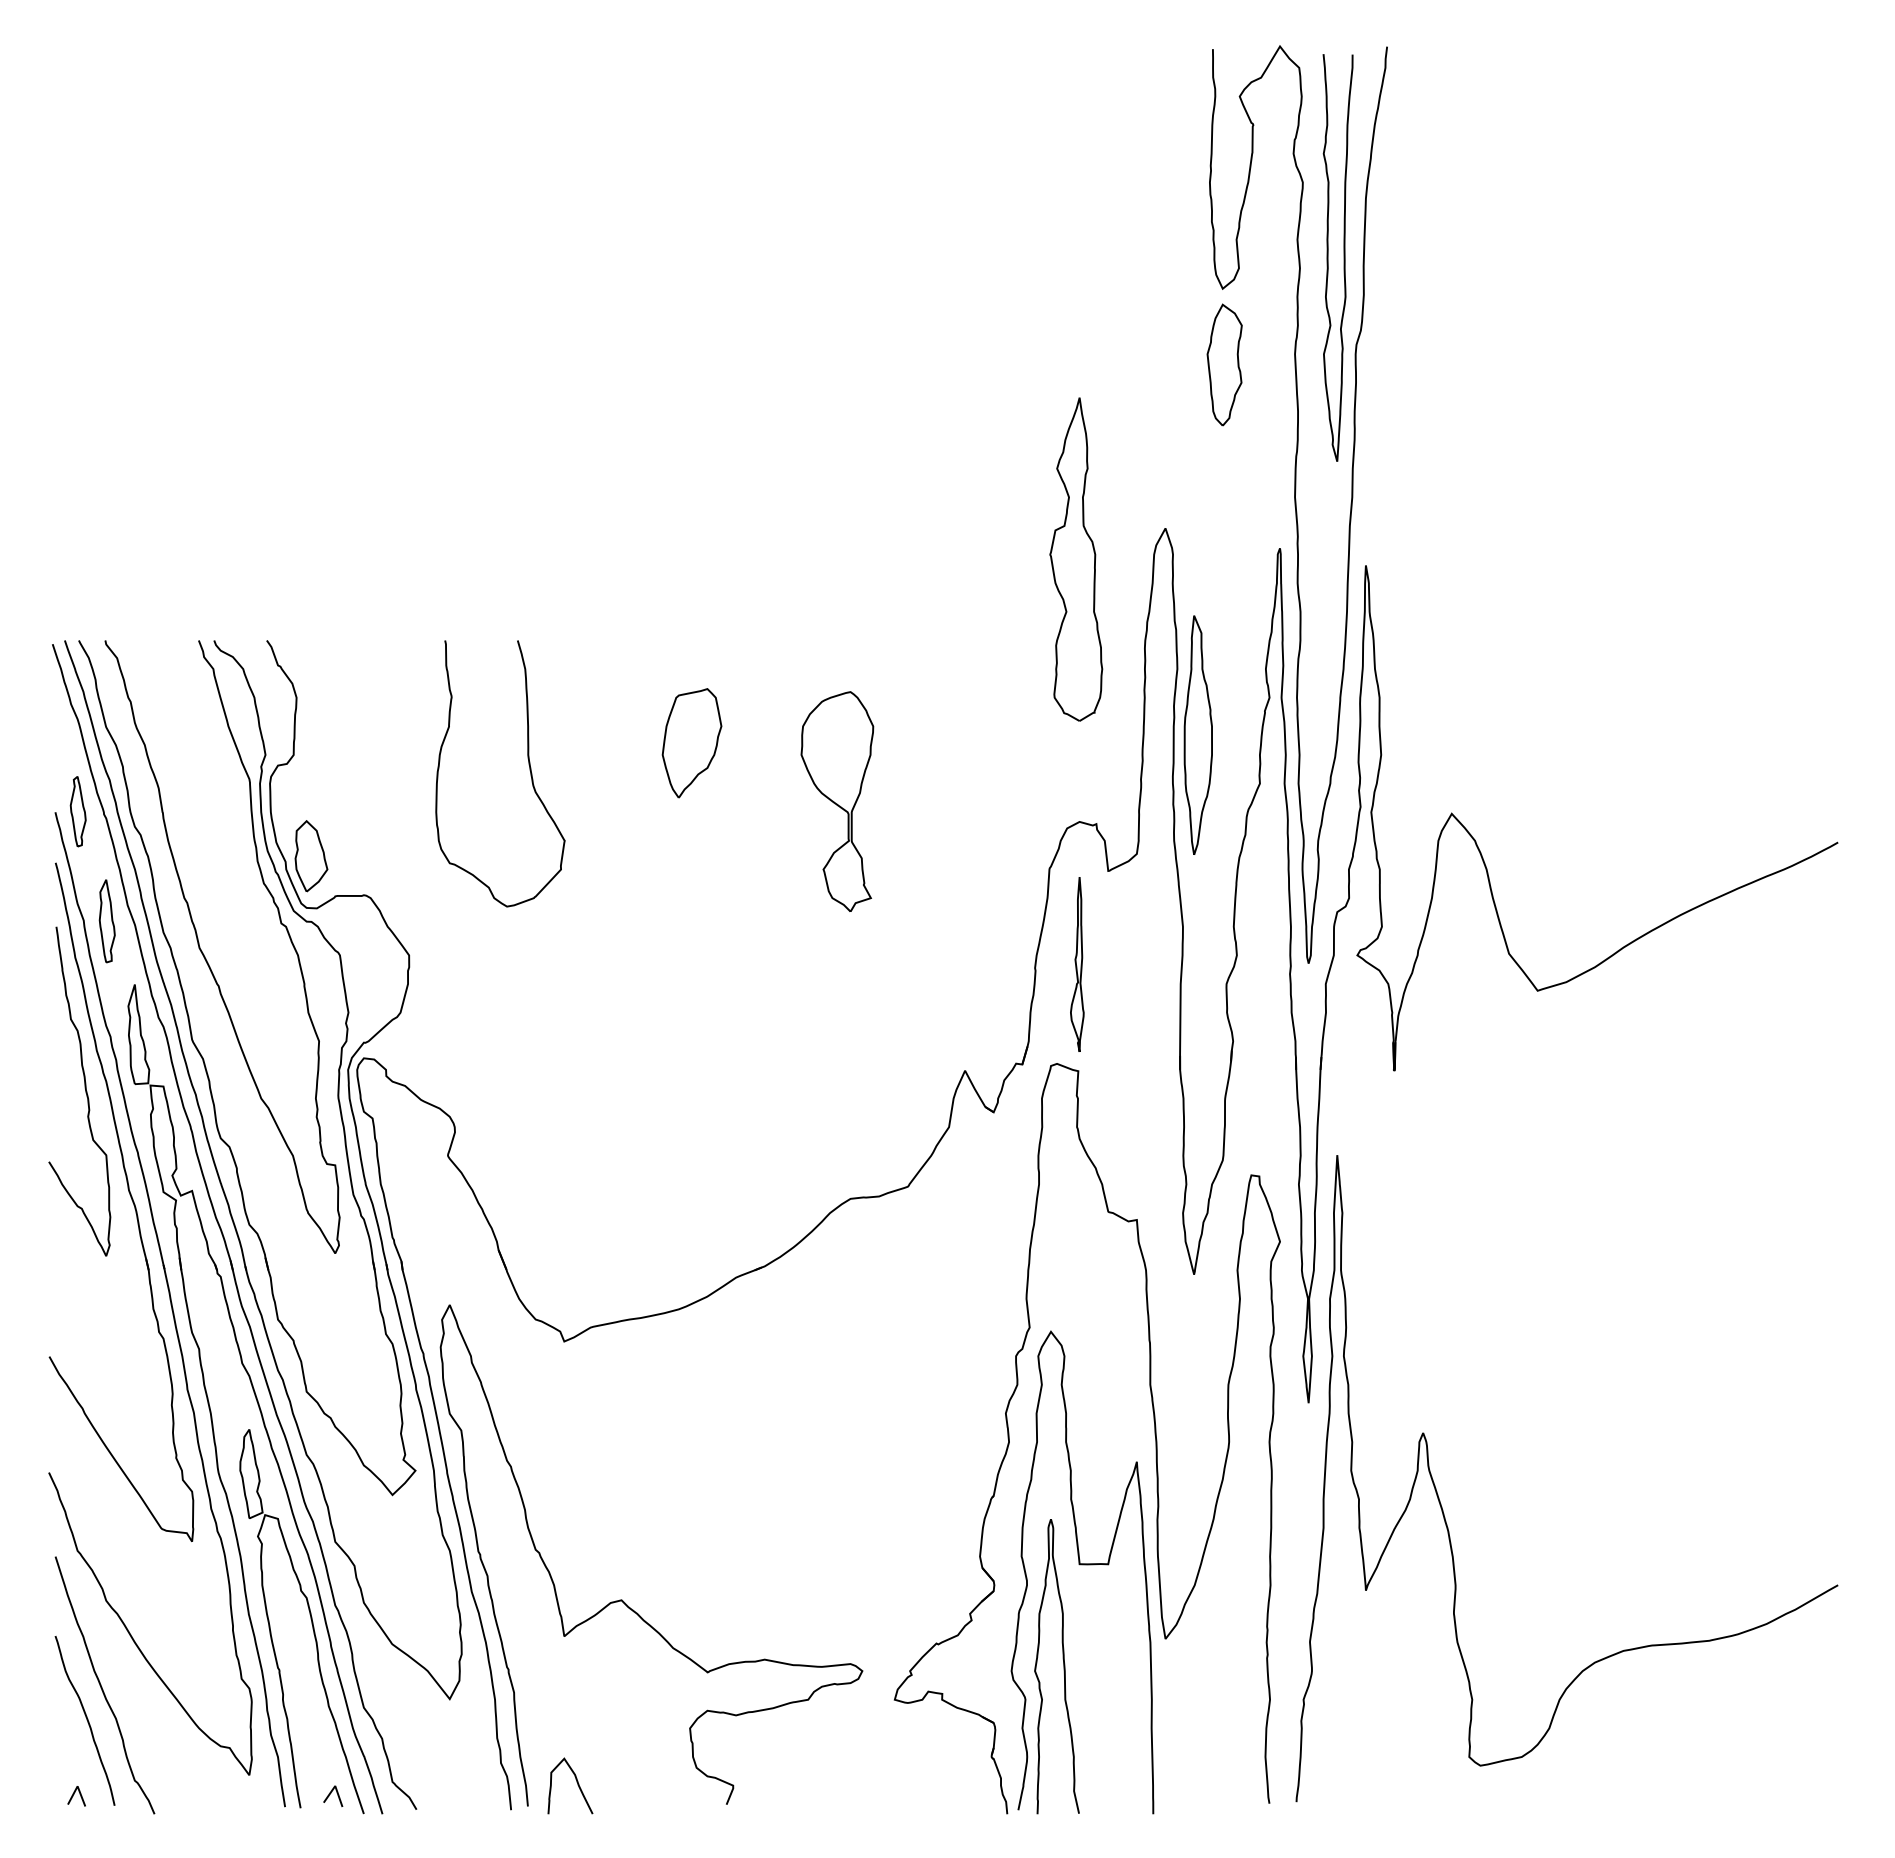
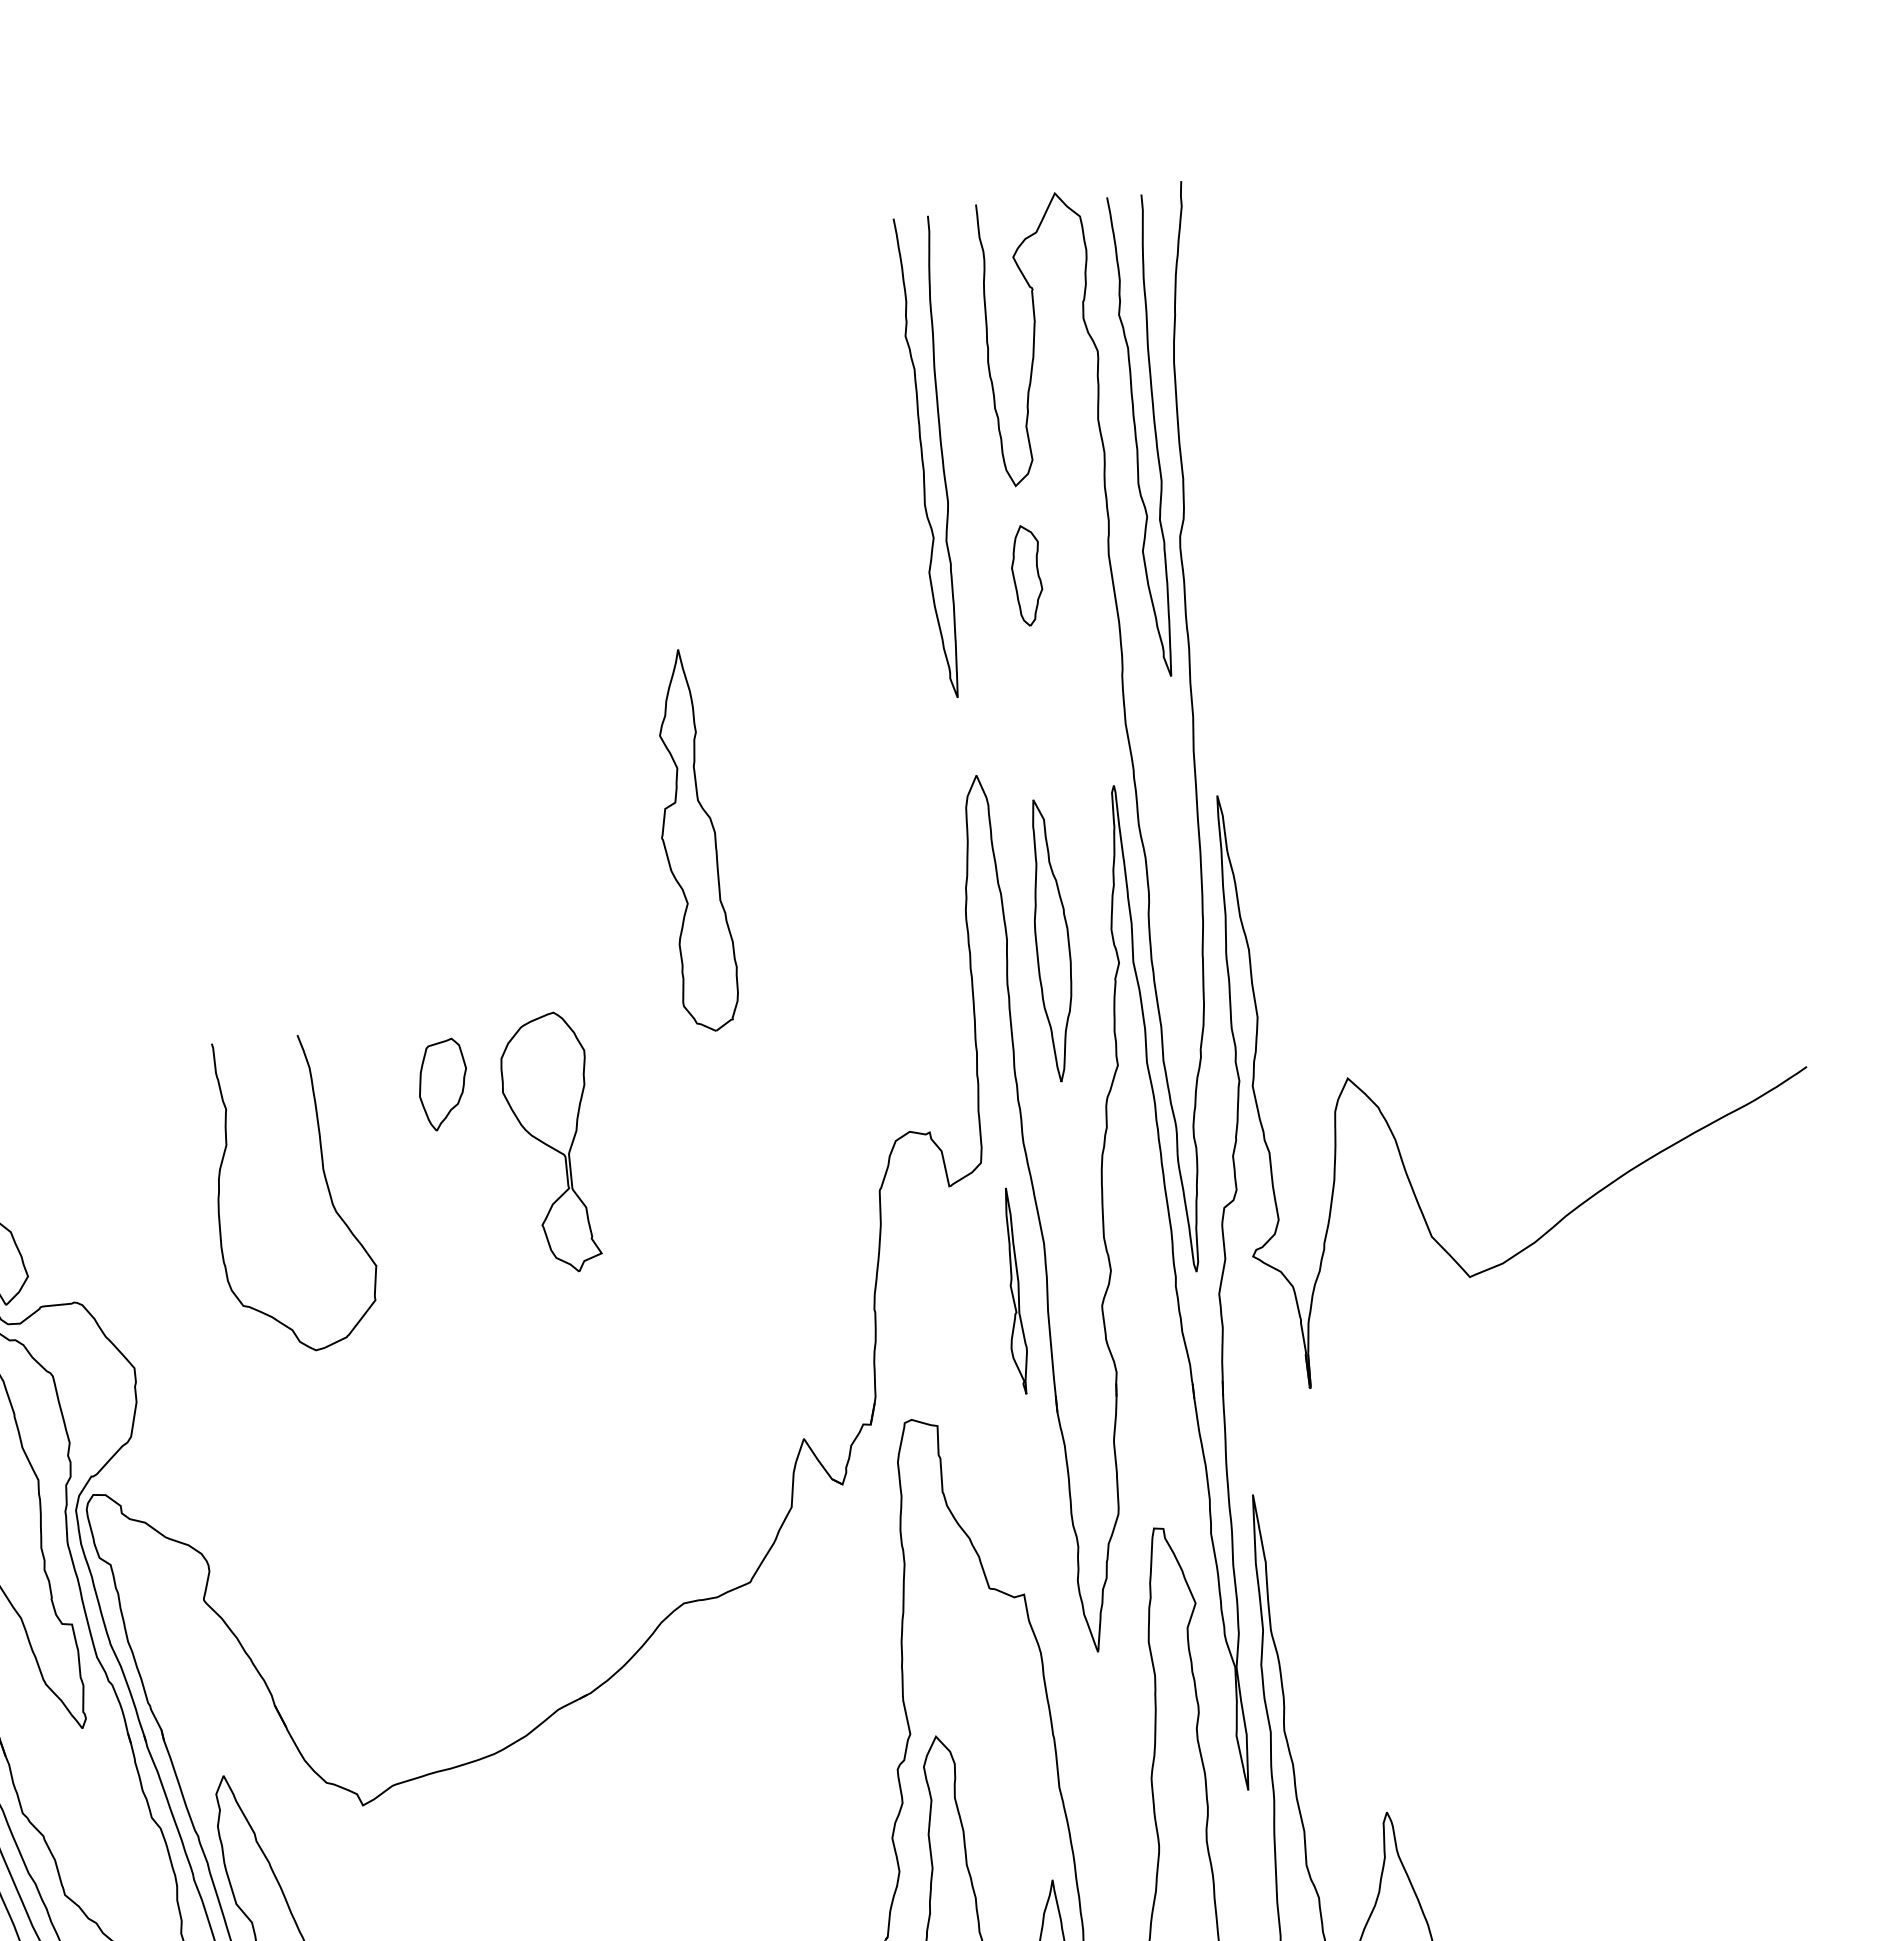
curve: (1162, 257) -> (941, 456), added
part: (1224, 364) -> (1026, 575), size x0.7
part: (1076, 559) -> (693, 840), moved
part: (1197, 734) -> (1051, 939), moved
part: (691, 743) -> (442, 1085), size x0.7
curve: (529, 770) -> (326, 1187), moved
part: (837, 801) -> (550, 1143), moved
part: (1077, 964) -> (1013, 1291), moved

